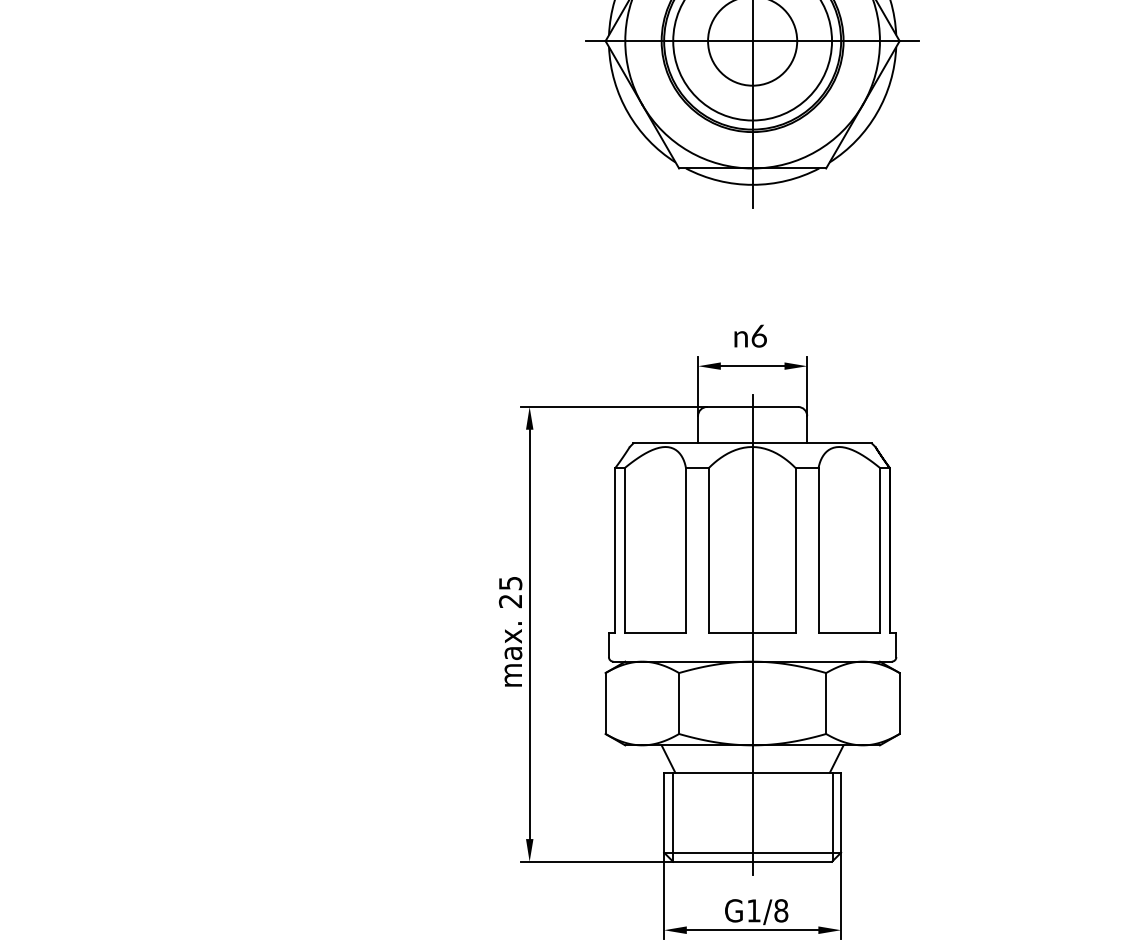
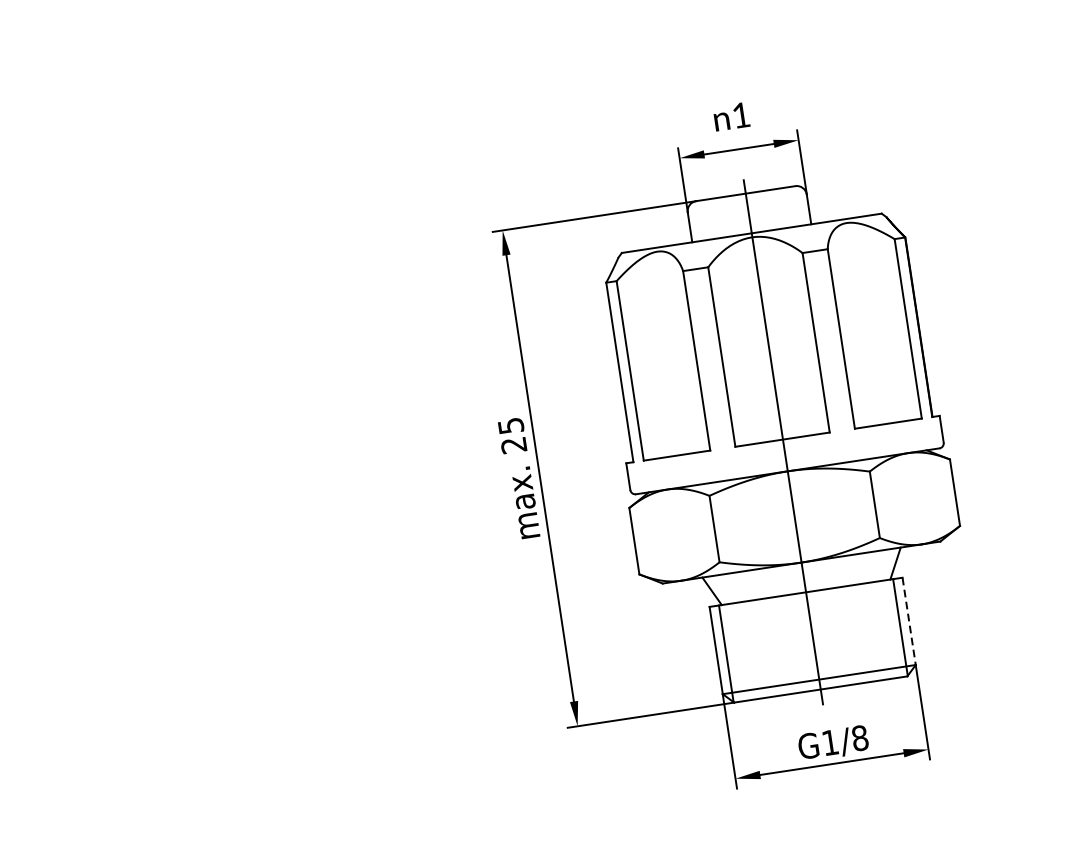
text: (758, 335) -> (740, 114), 6 -> 1
line: (841, 813) -> (909, 622), solid -> dashed

